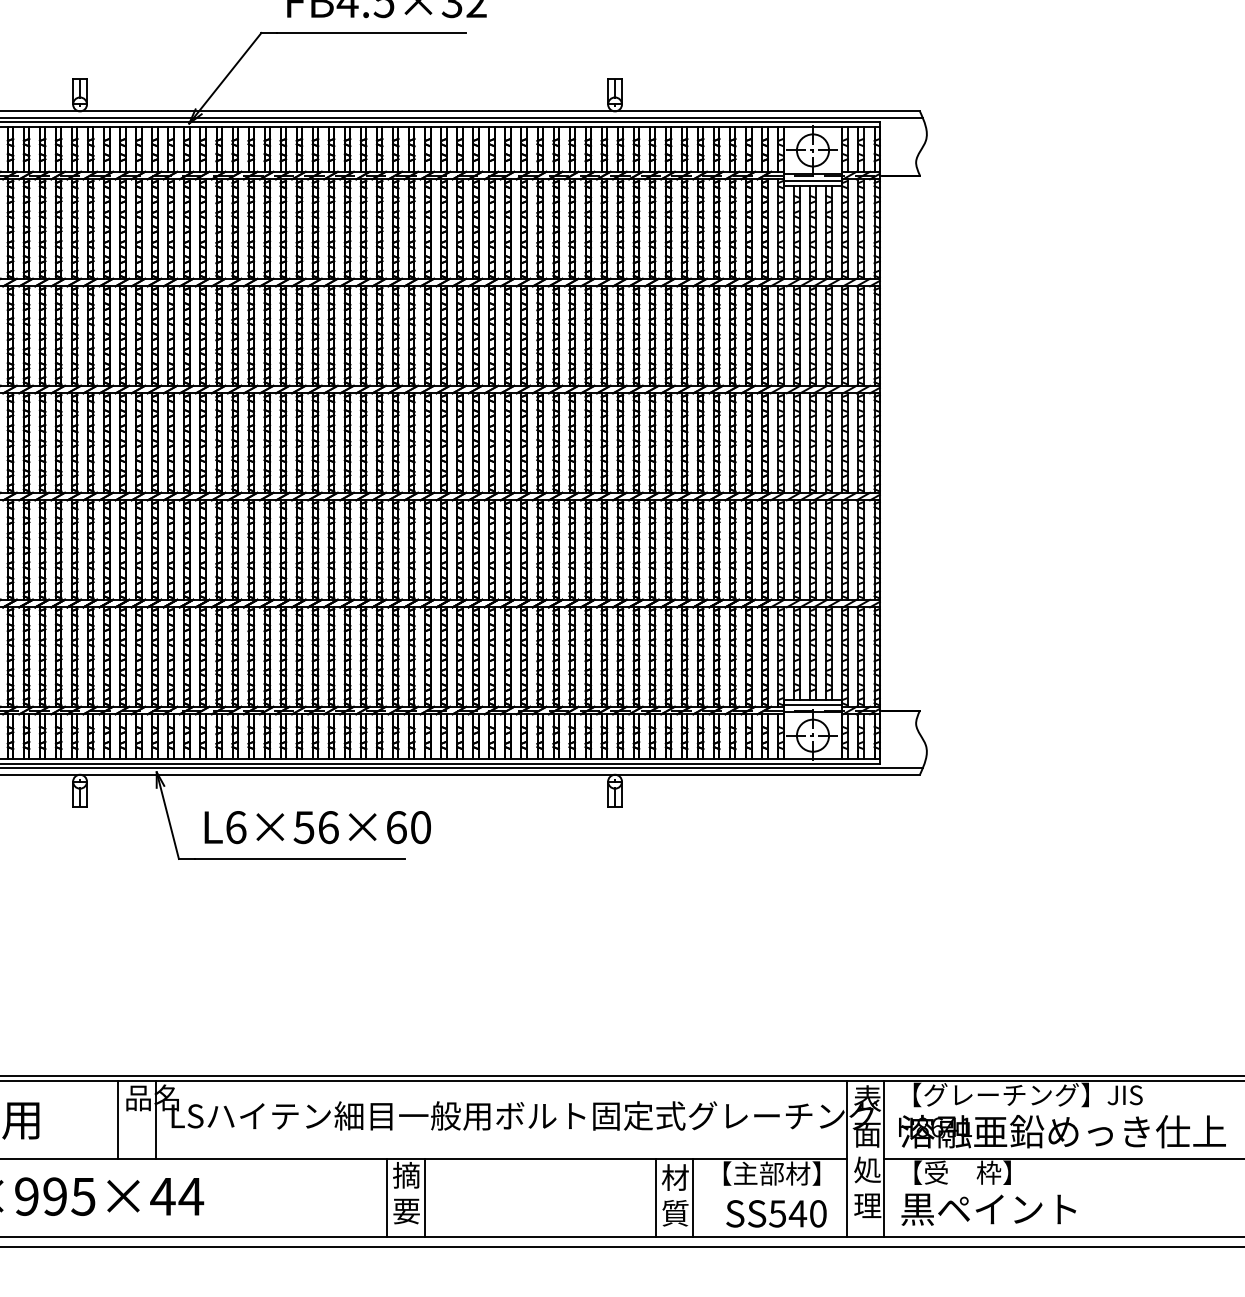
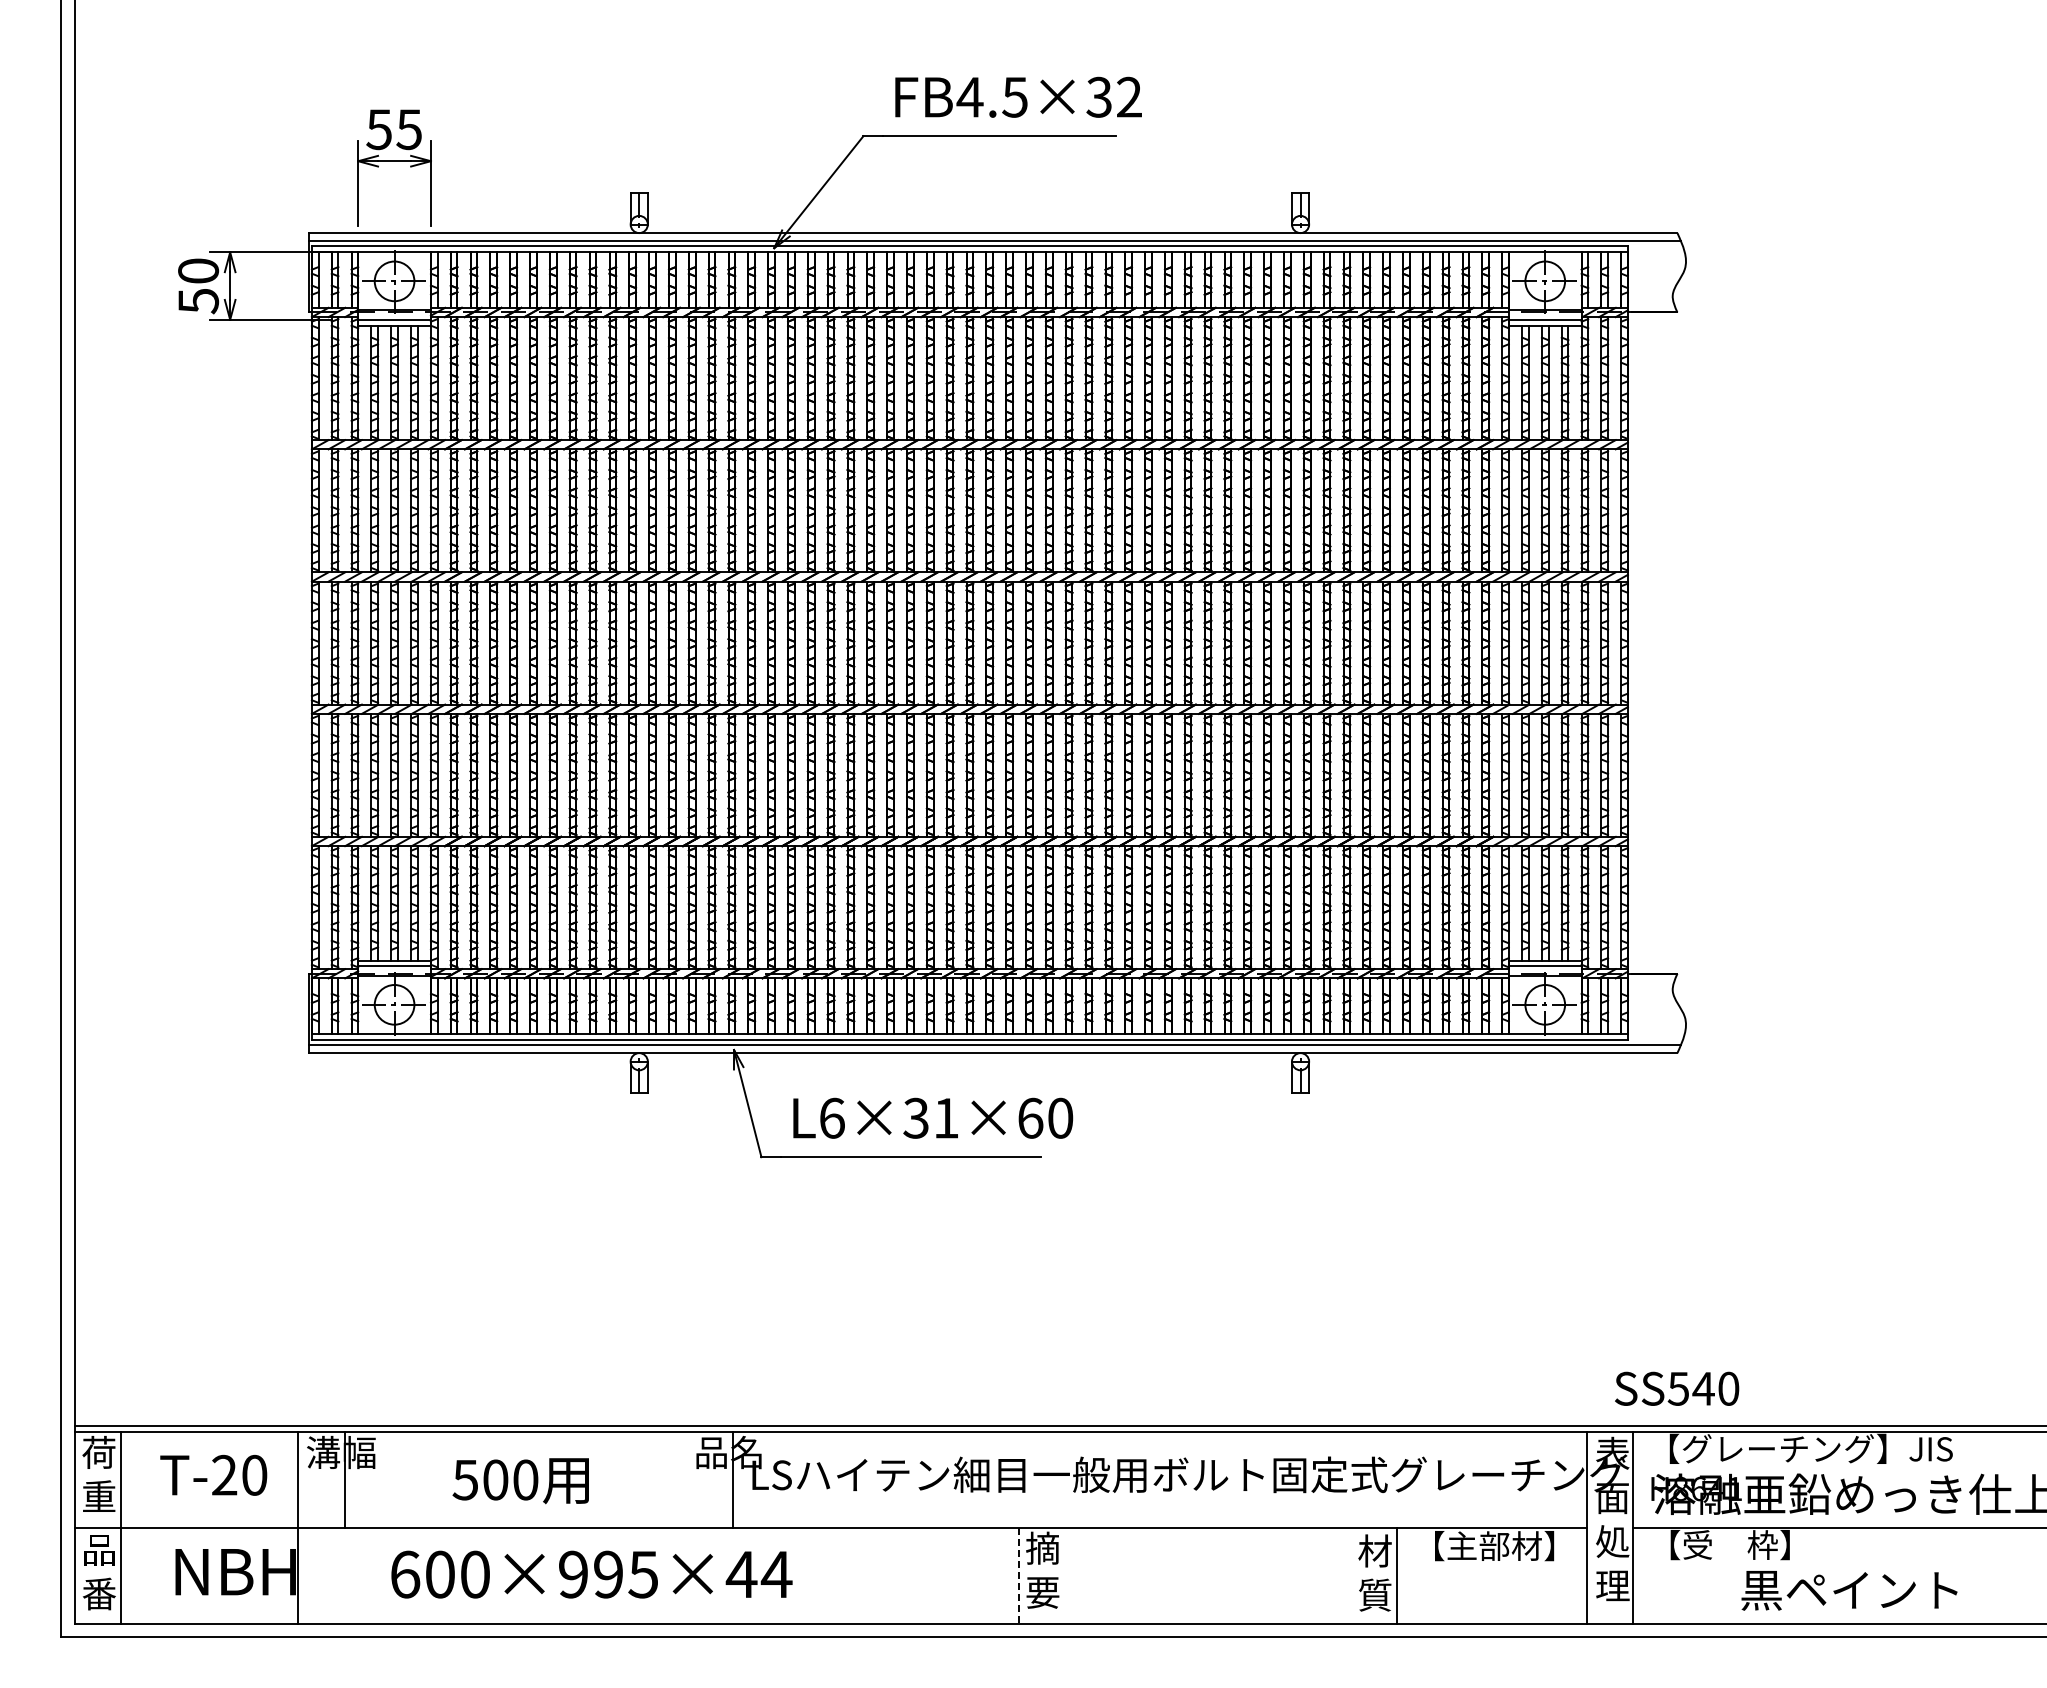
text: (316, 826) -> (931, 1117), L6×56×60 -> L6×31×60
line: (118, 1119) -> (686, 1479), removed
line: (424, 1197) -> (1065, 1575), removed
line: (655, 1197) -> (1350, 1575), removed
line: (386, 1198) -> (1018, 1576), solid -> dashed
text: (988, 1209) -> (1849, 1590), moved
text: (776, 1213) -> (1677, 1388), moved

